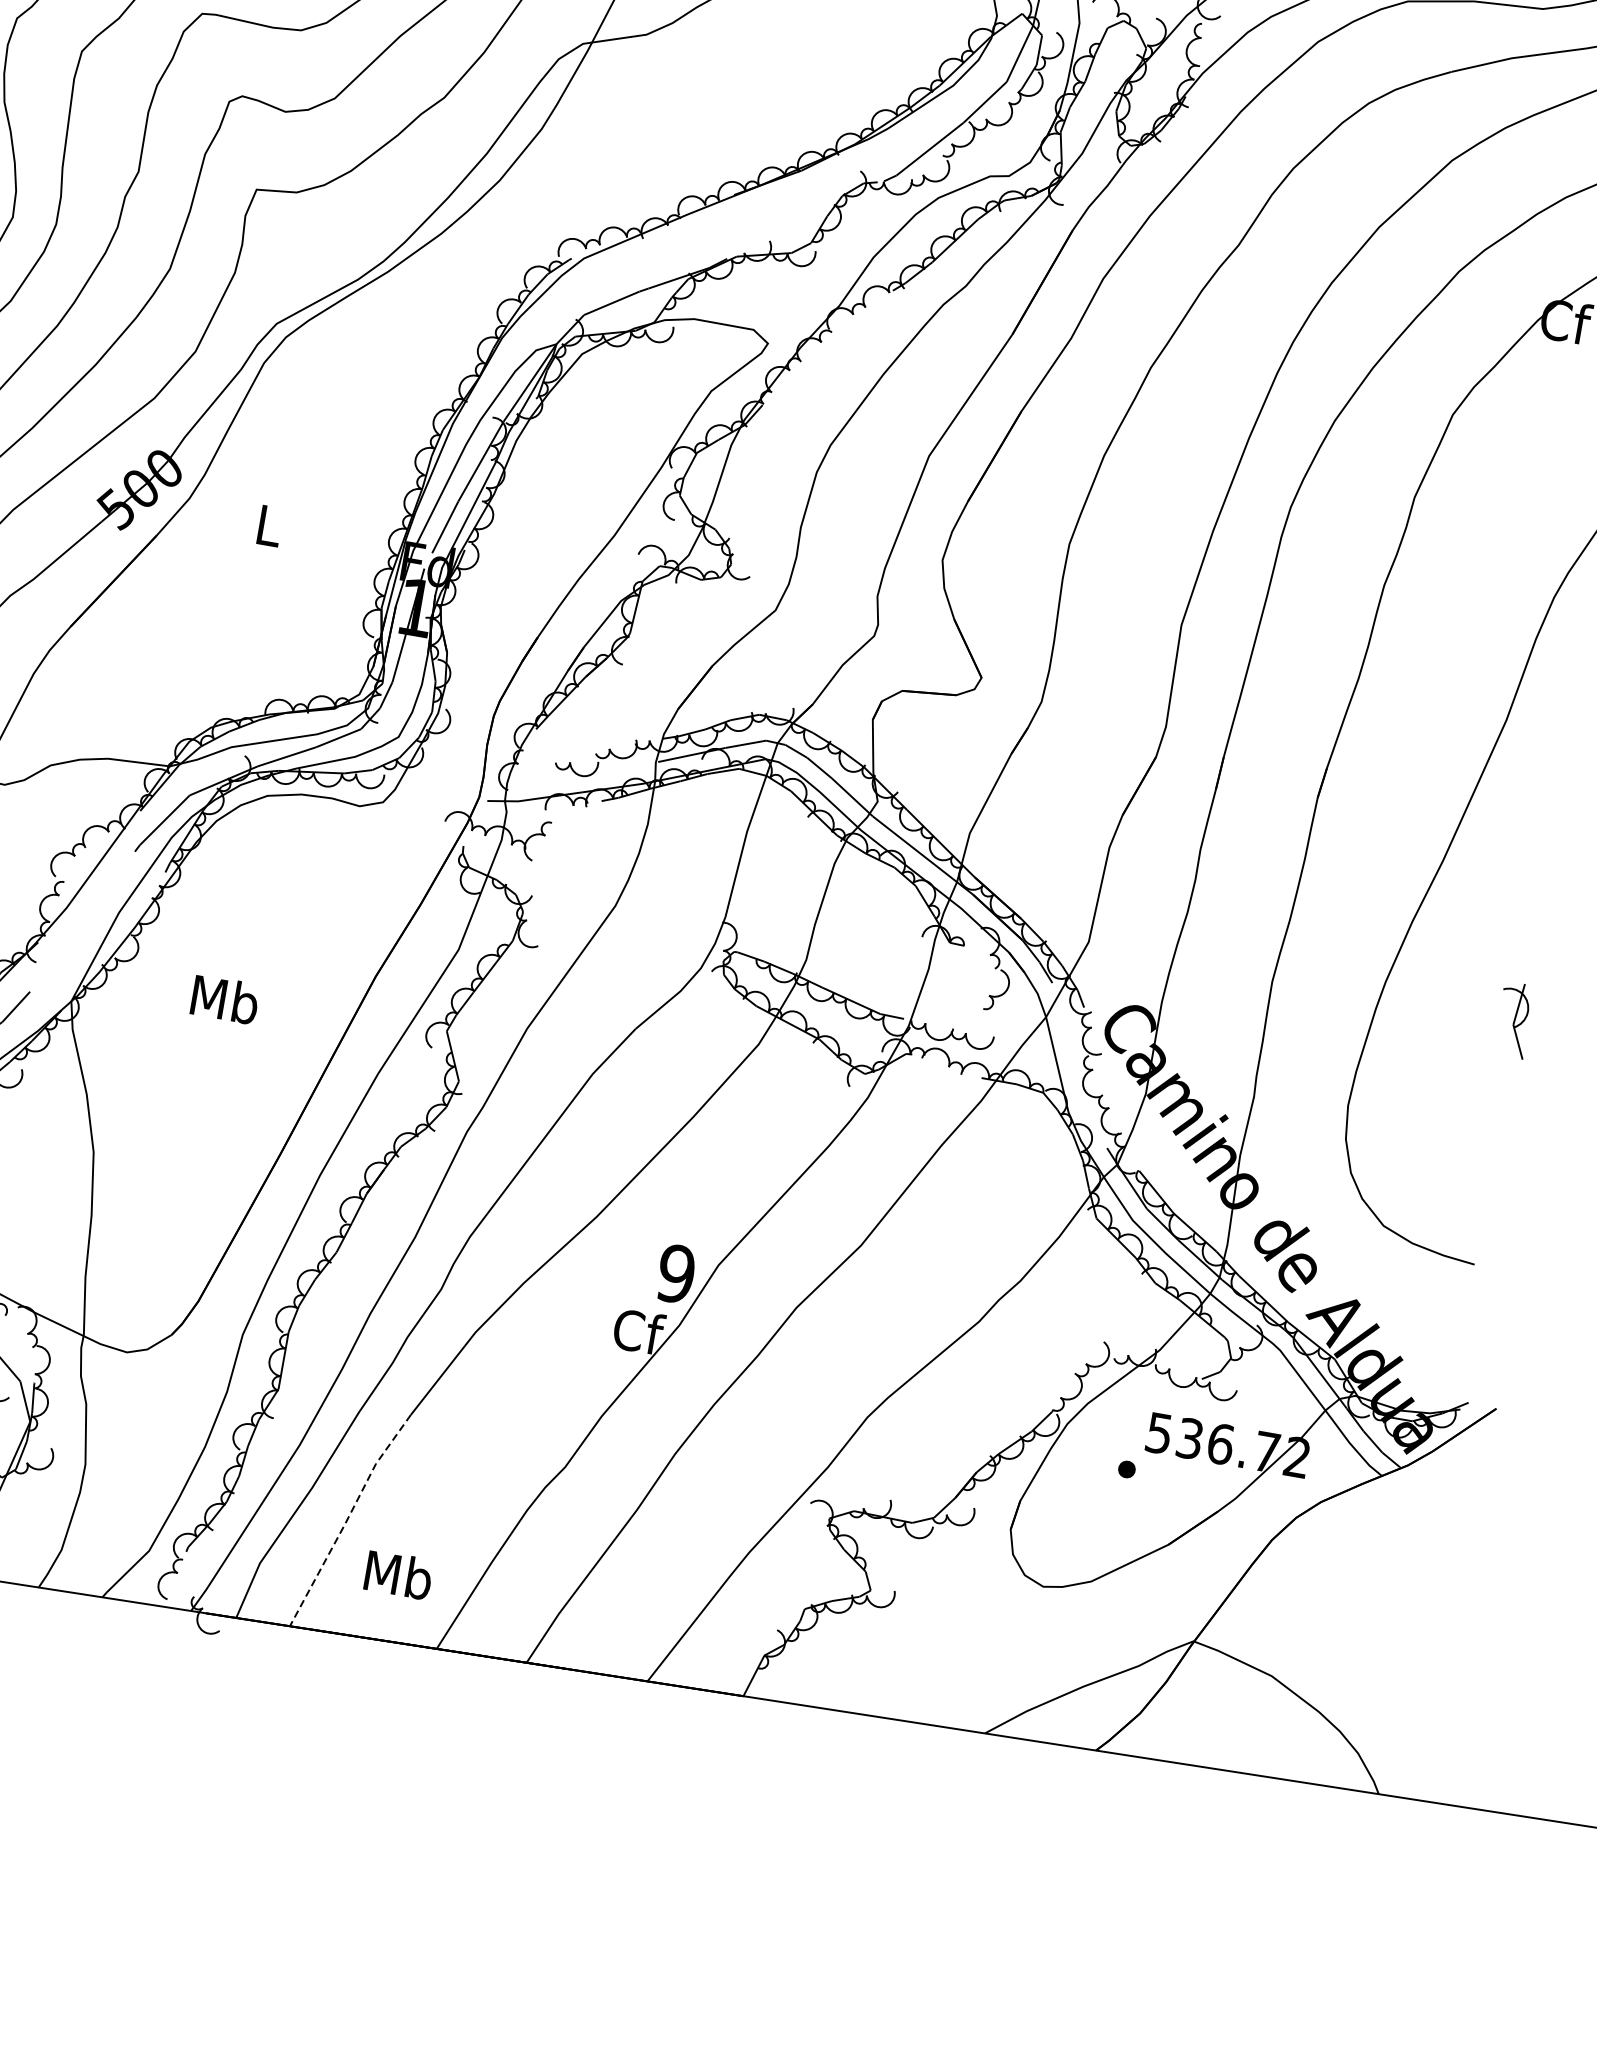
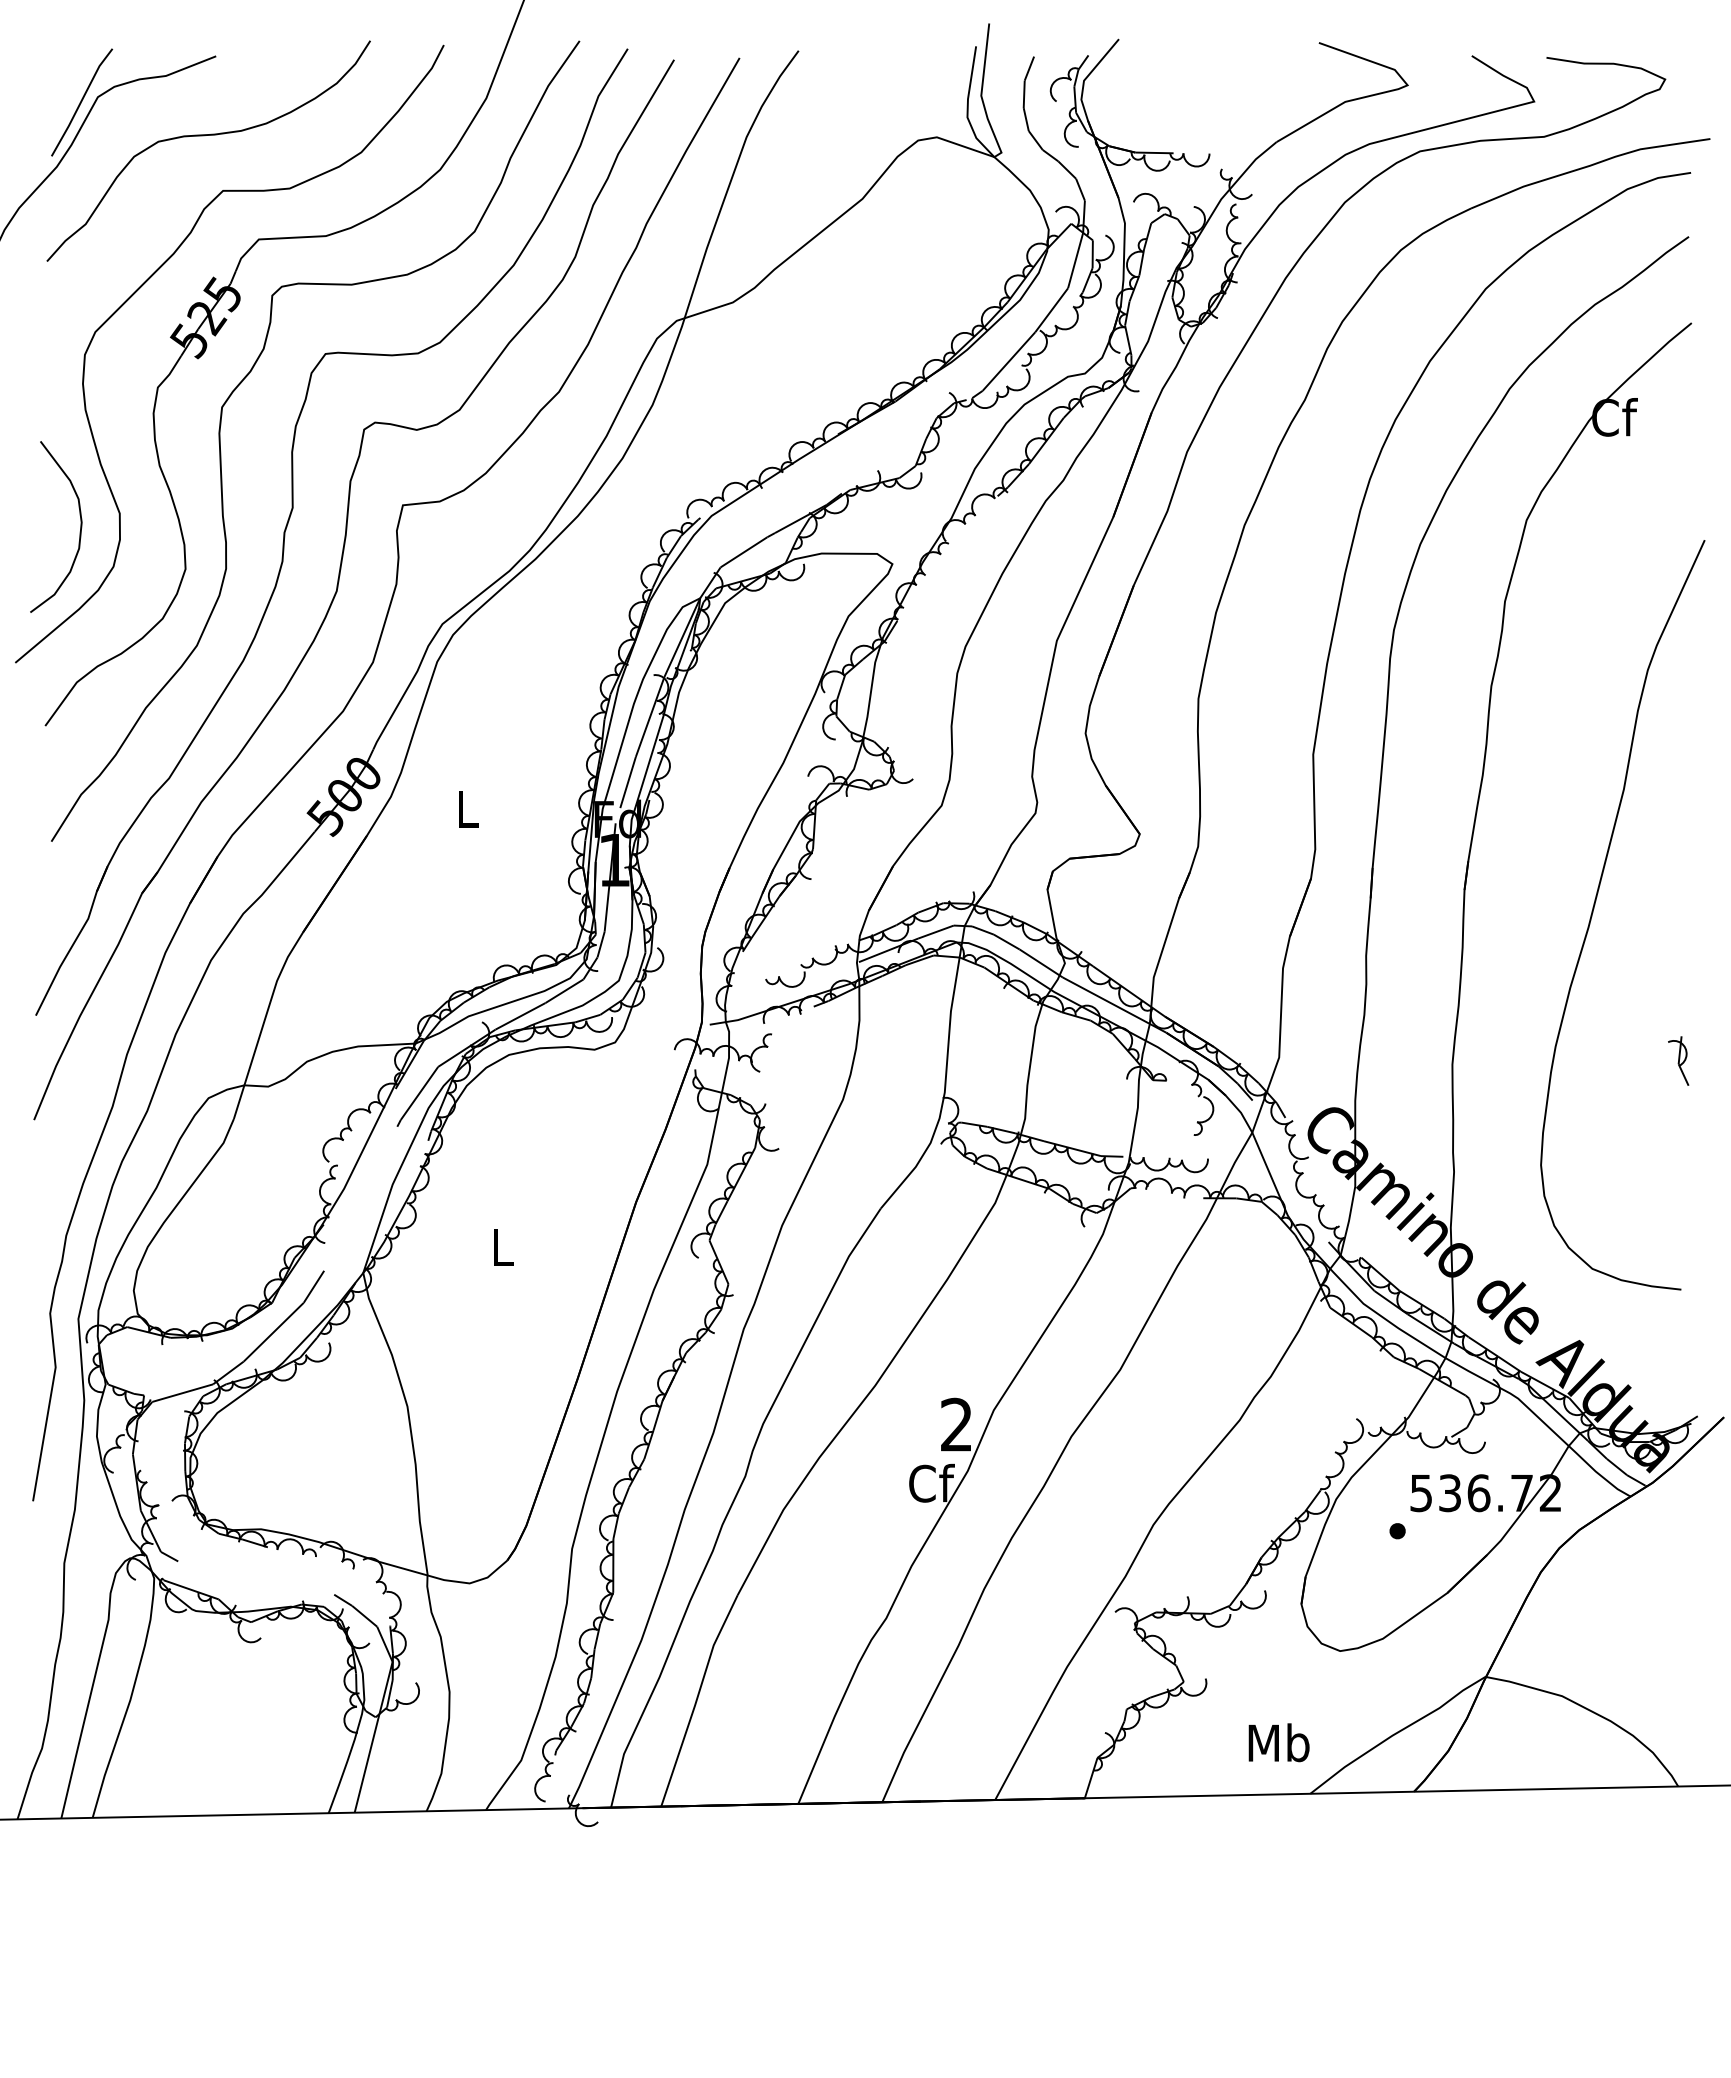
text: (224, 999) -> (502, 1246), Mb -> L
part: (1514, 1019) -> (1678, 1060), size x0.71
text: (676, 1273) -> (956, 1424), 9 -> 2
line: (347, 1518) -> (696, 1699), dashed -> solid
text: (398, 1574) -> (1278, 1742), moved

